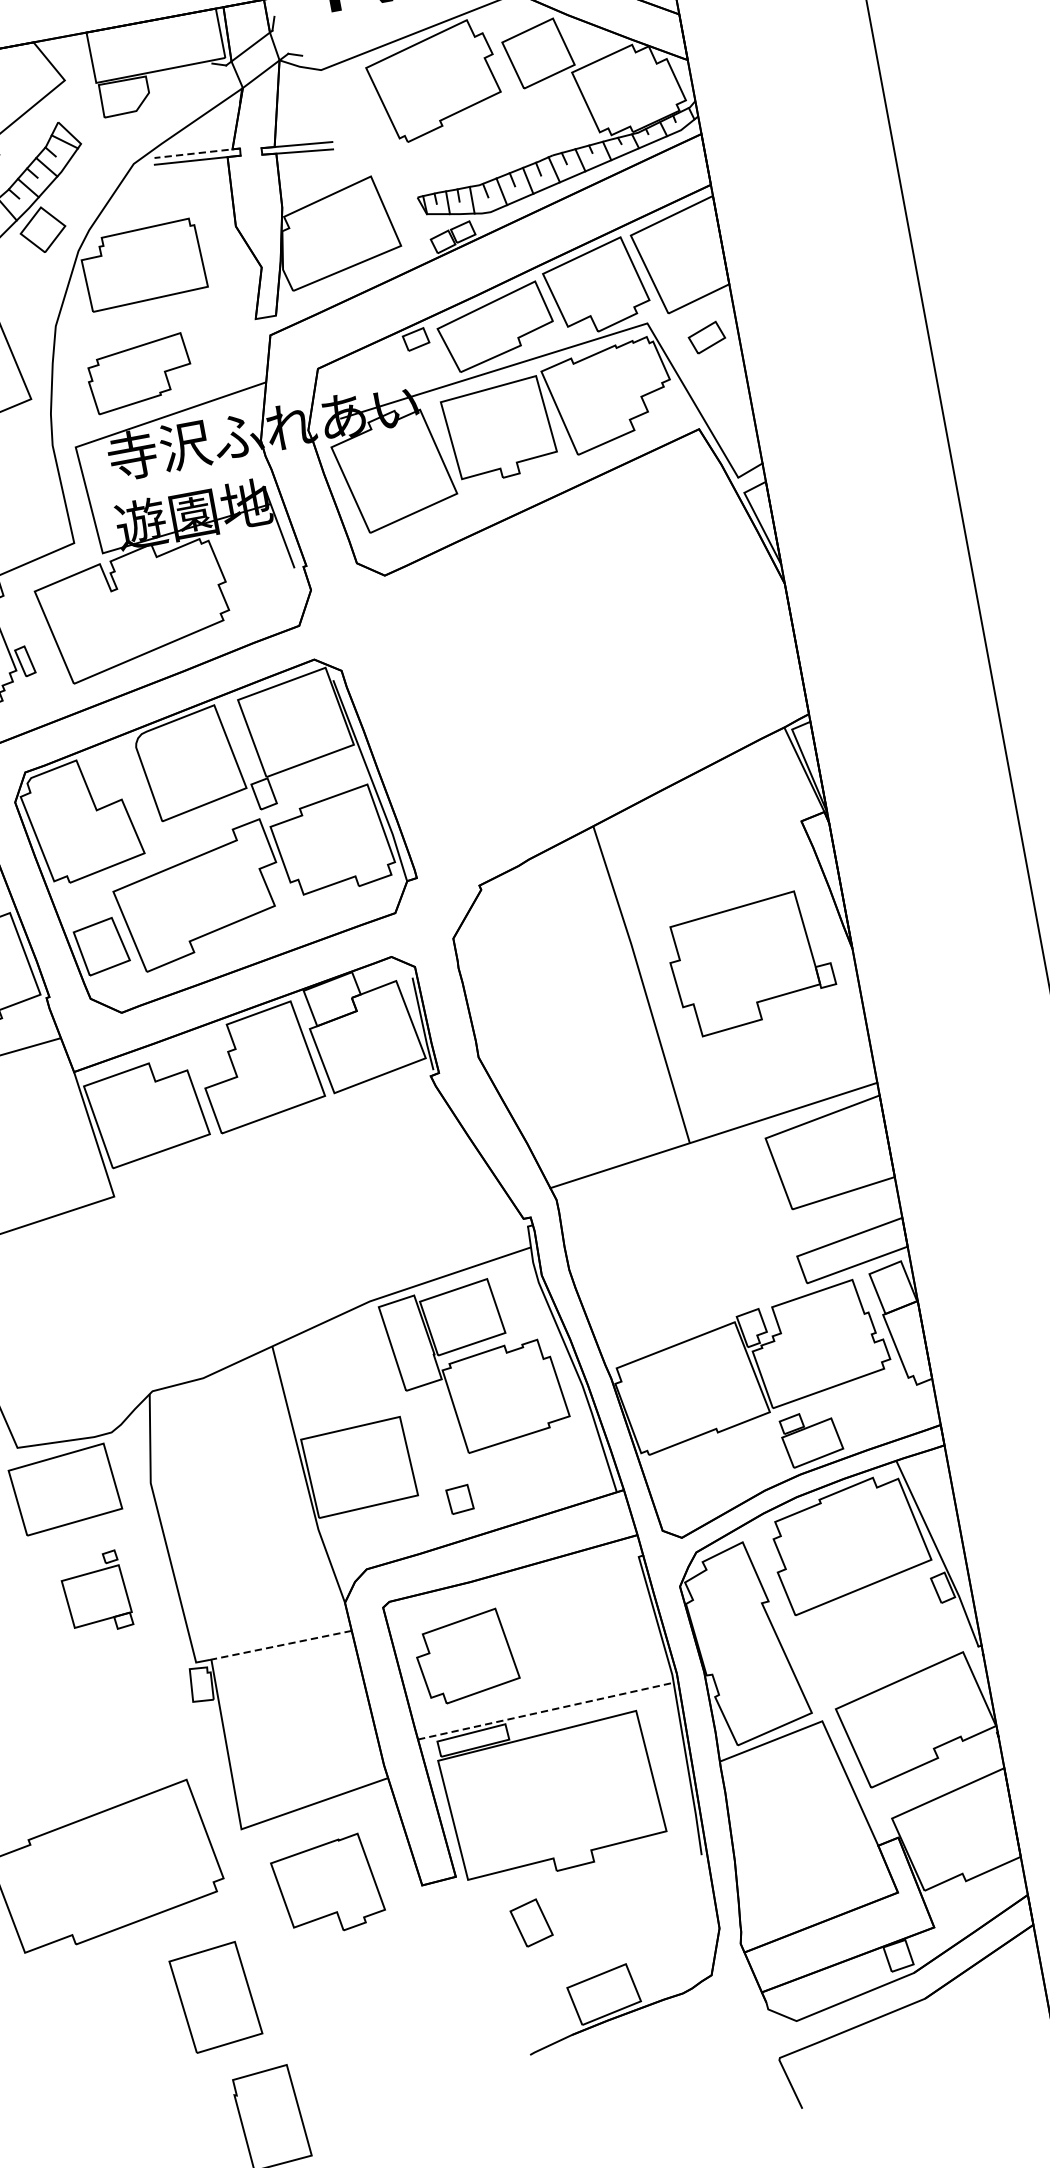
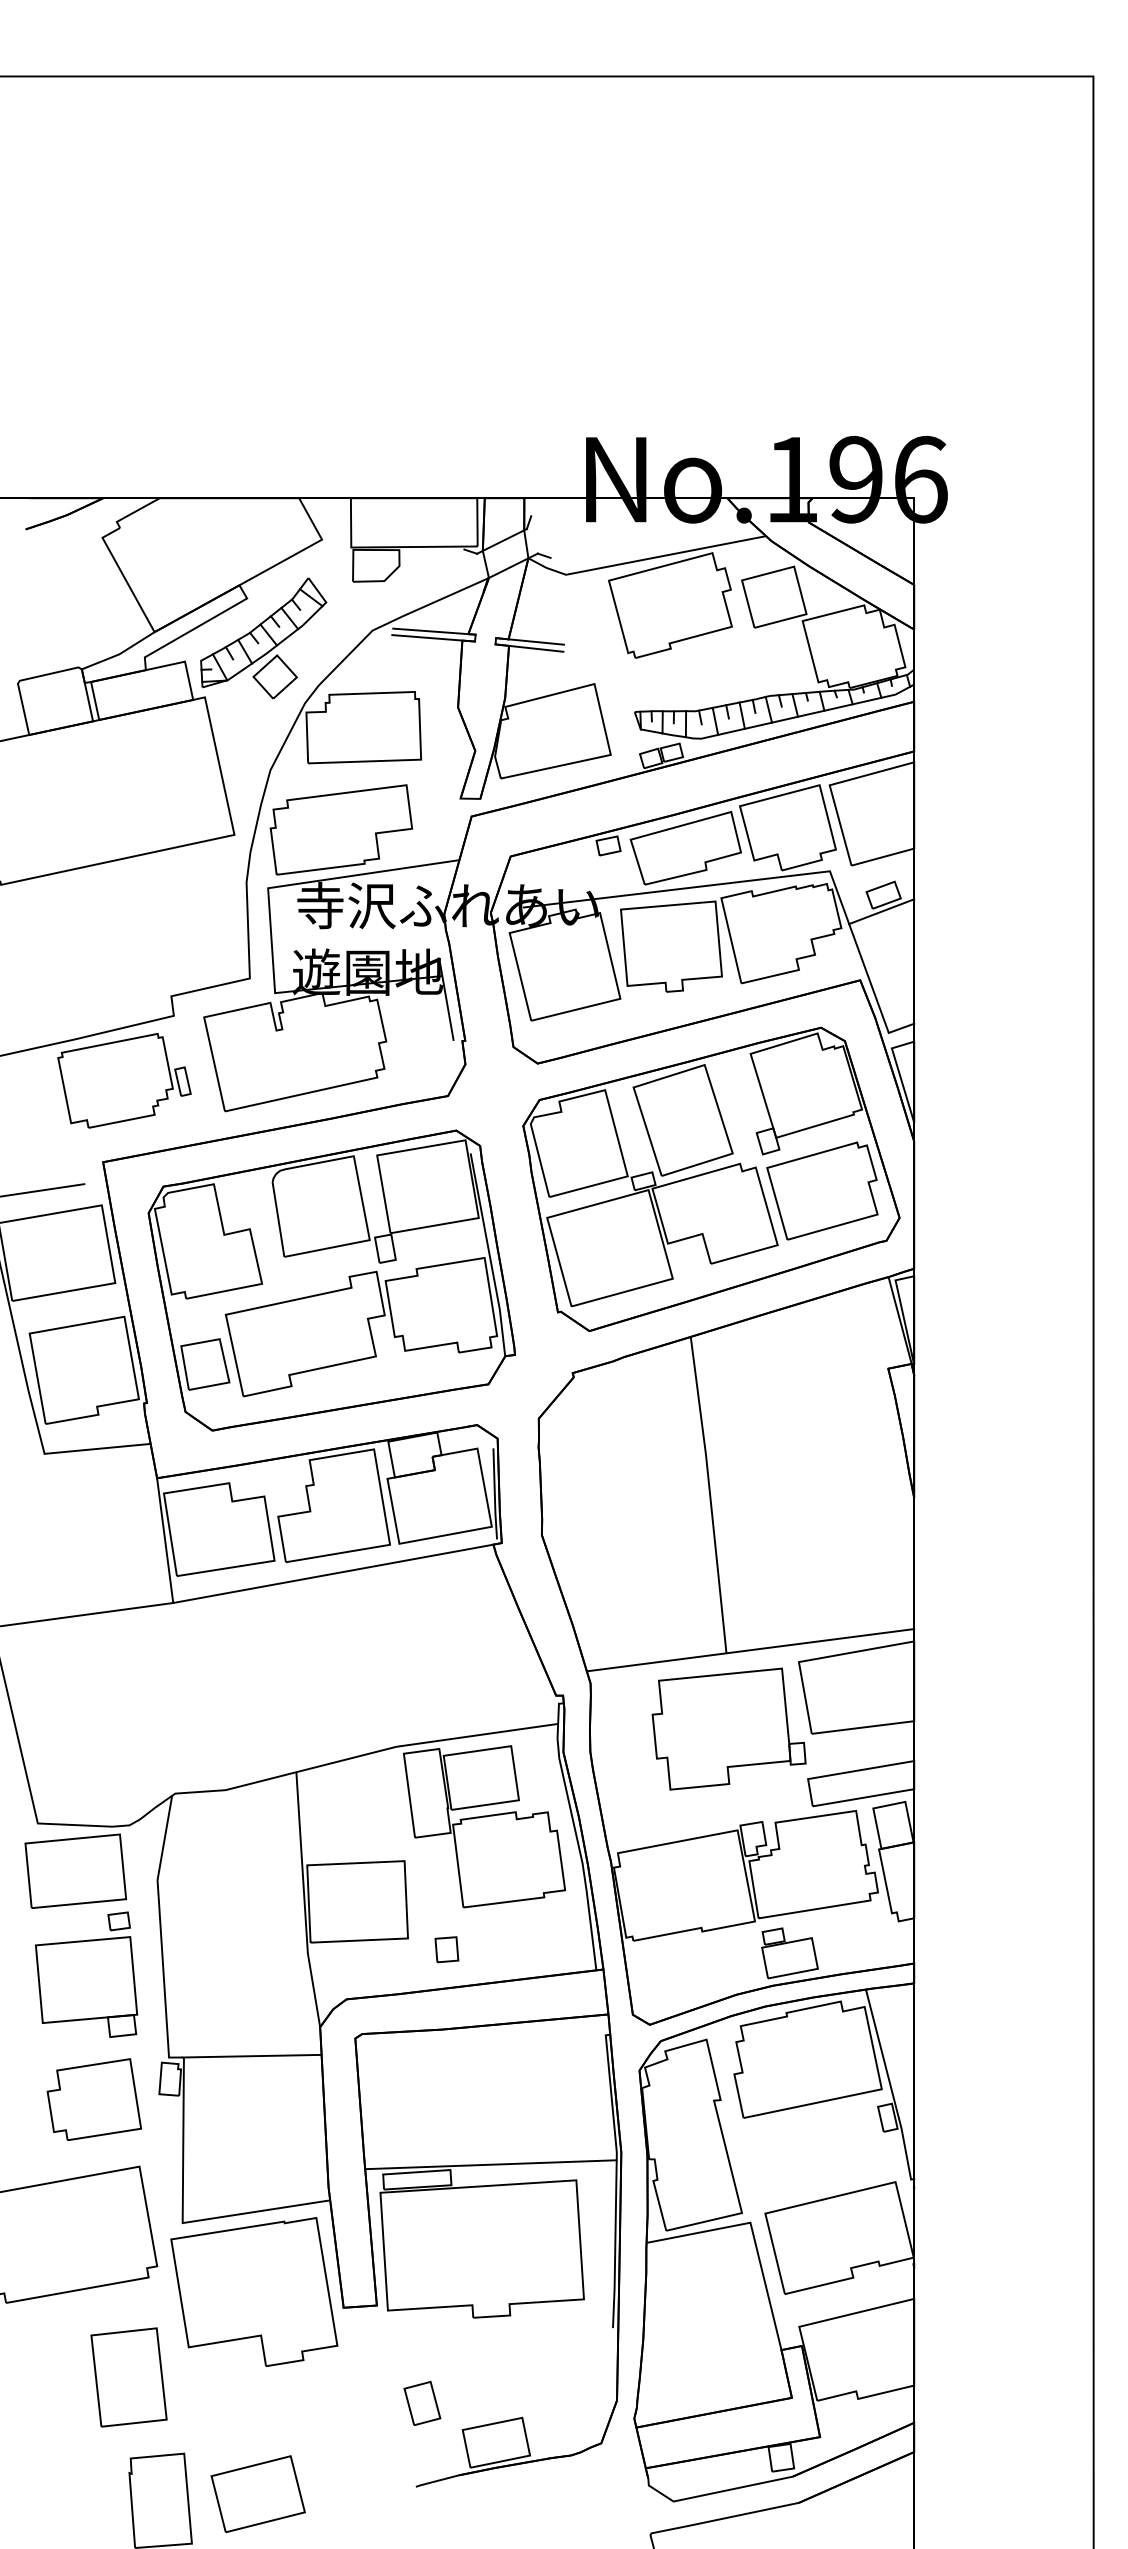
line: (196, 153) -> (433, 631), dashed -> solid
line: (707, 354) -> (881, 911), added
part: (139, 373) -> (341, 829), size x1.43
part: (584, 660) -> (711, 1178), added
part: (750, 962) -> (728, 1728), moved
line: (272, 1136) -> (333, 1573), added
part: (95, 1593) -> (86, 1974), size x1.67
line: (281, 1645) -> (252, 2056), dashed -> solid
part: (465, 1657) -> (93, 2099), moved
line: (545, 1710) -> (490, 2164), dashed -> solid
part: (327, 1885) -> (254, 2291), size x1.67
part: (531, 1923) -> (422, 2403), moved
part: (369, 2092) -> (257, 2494), added

